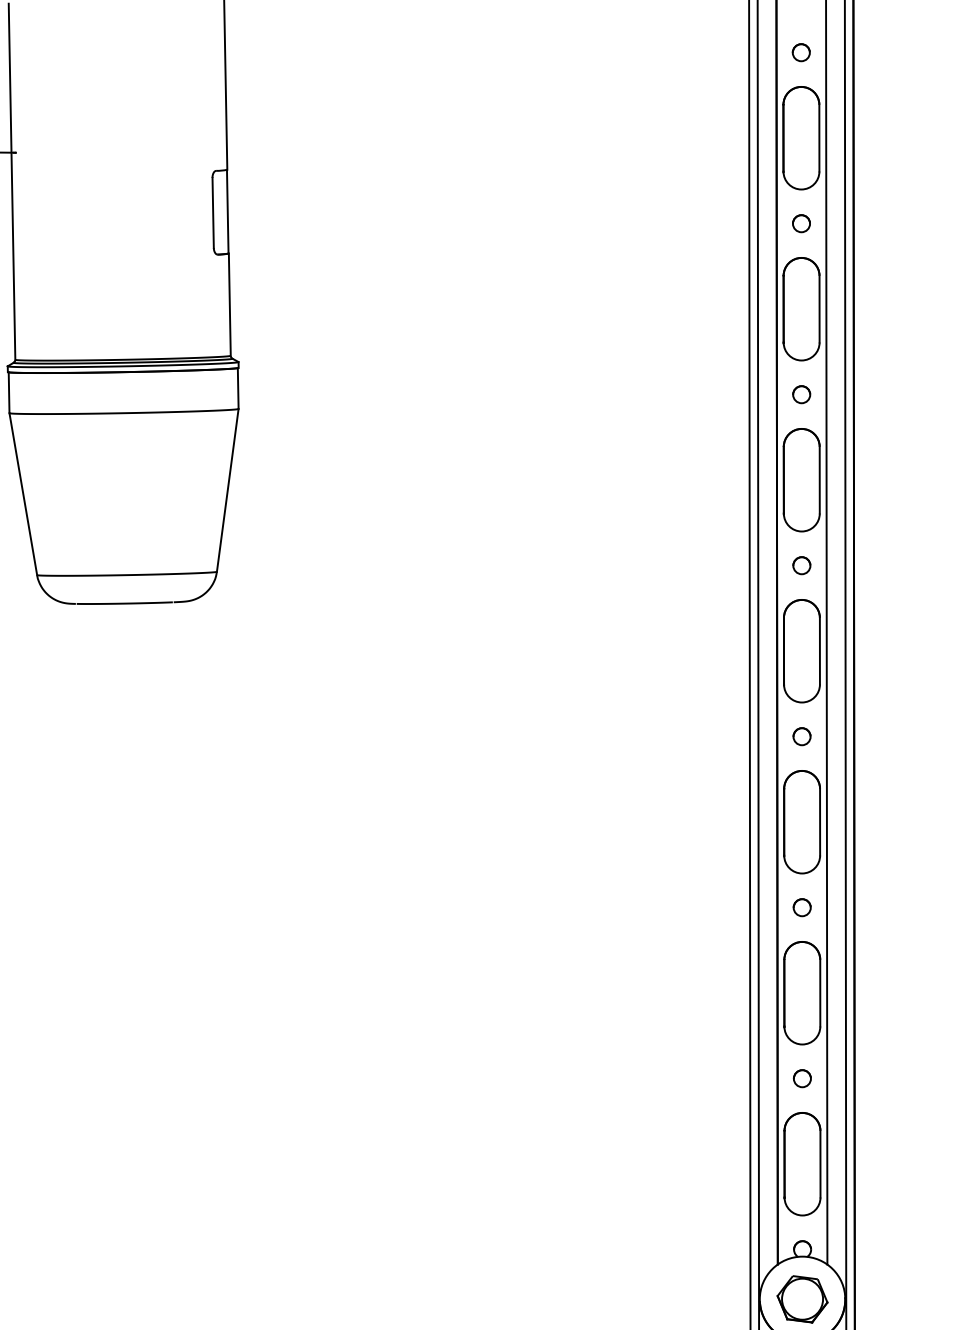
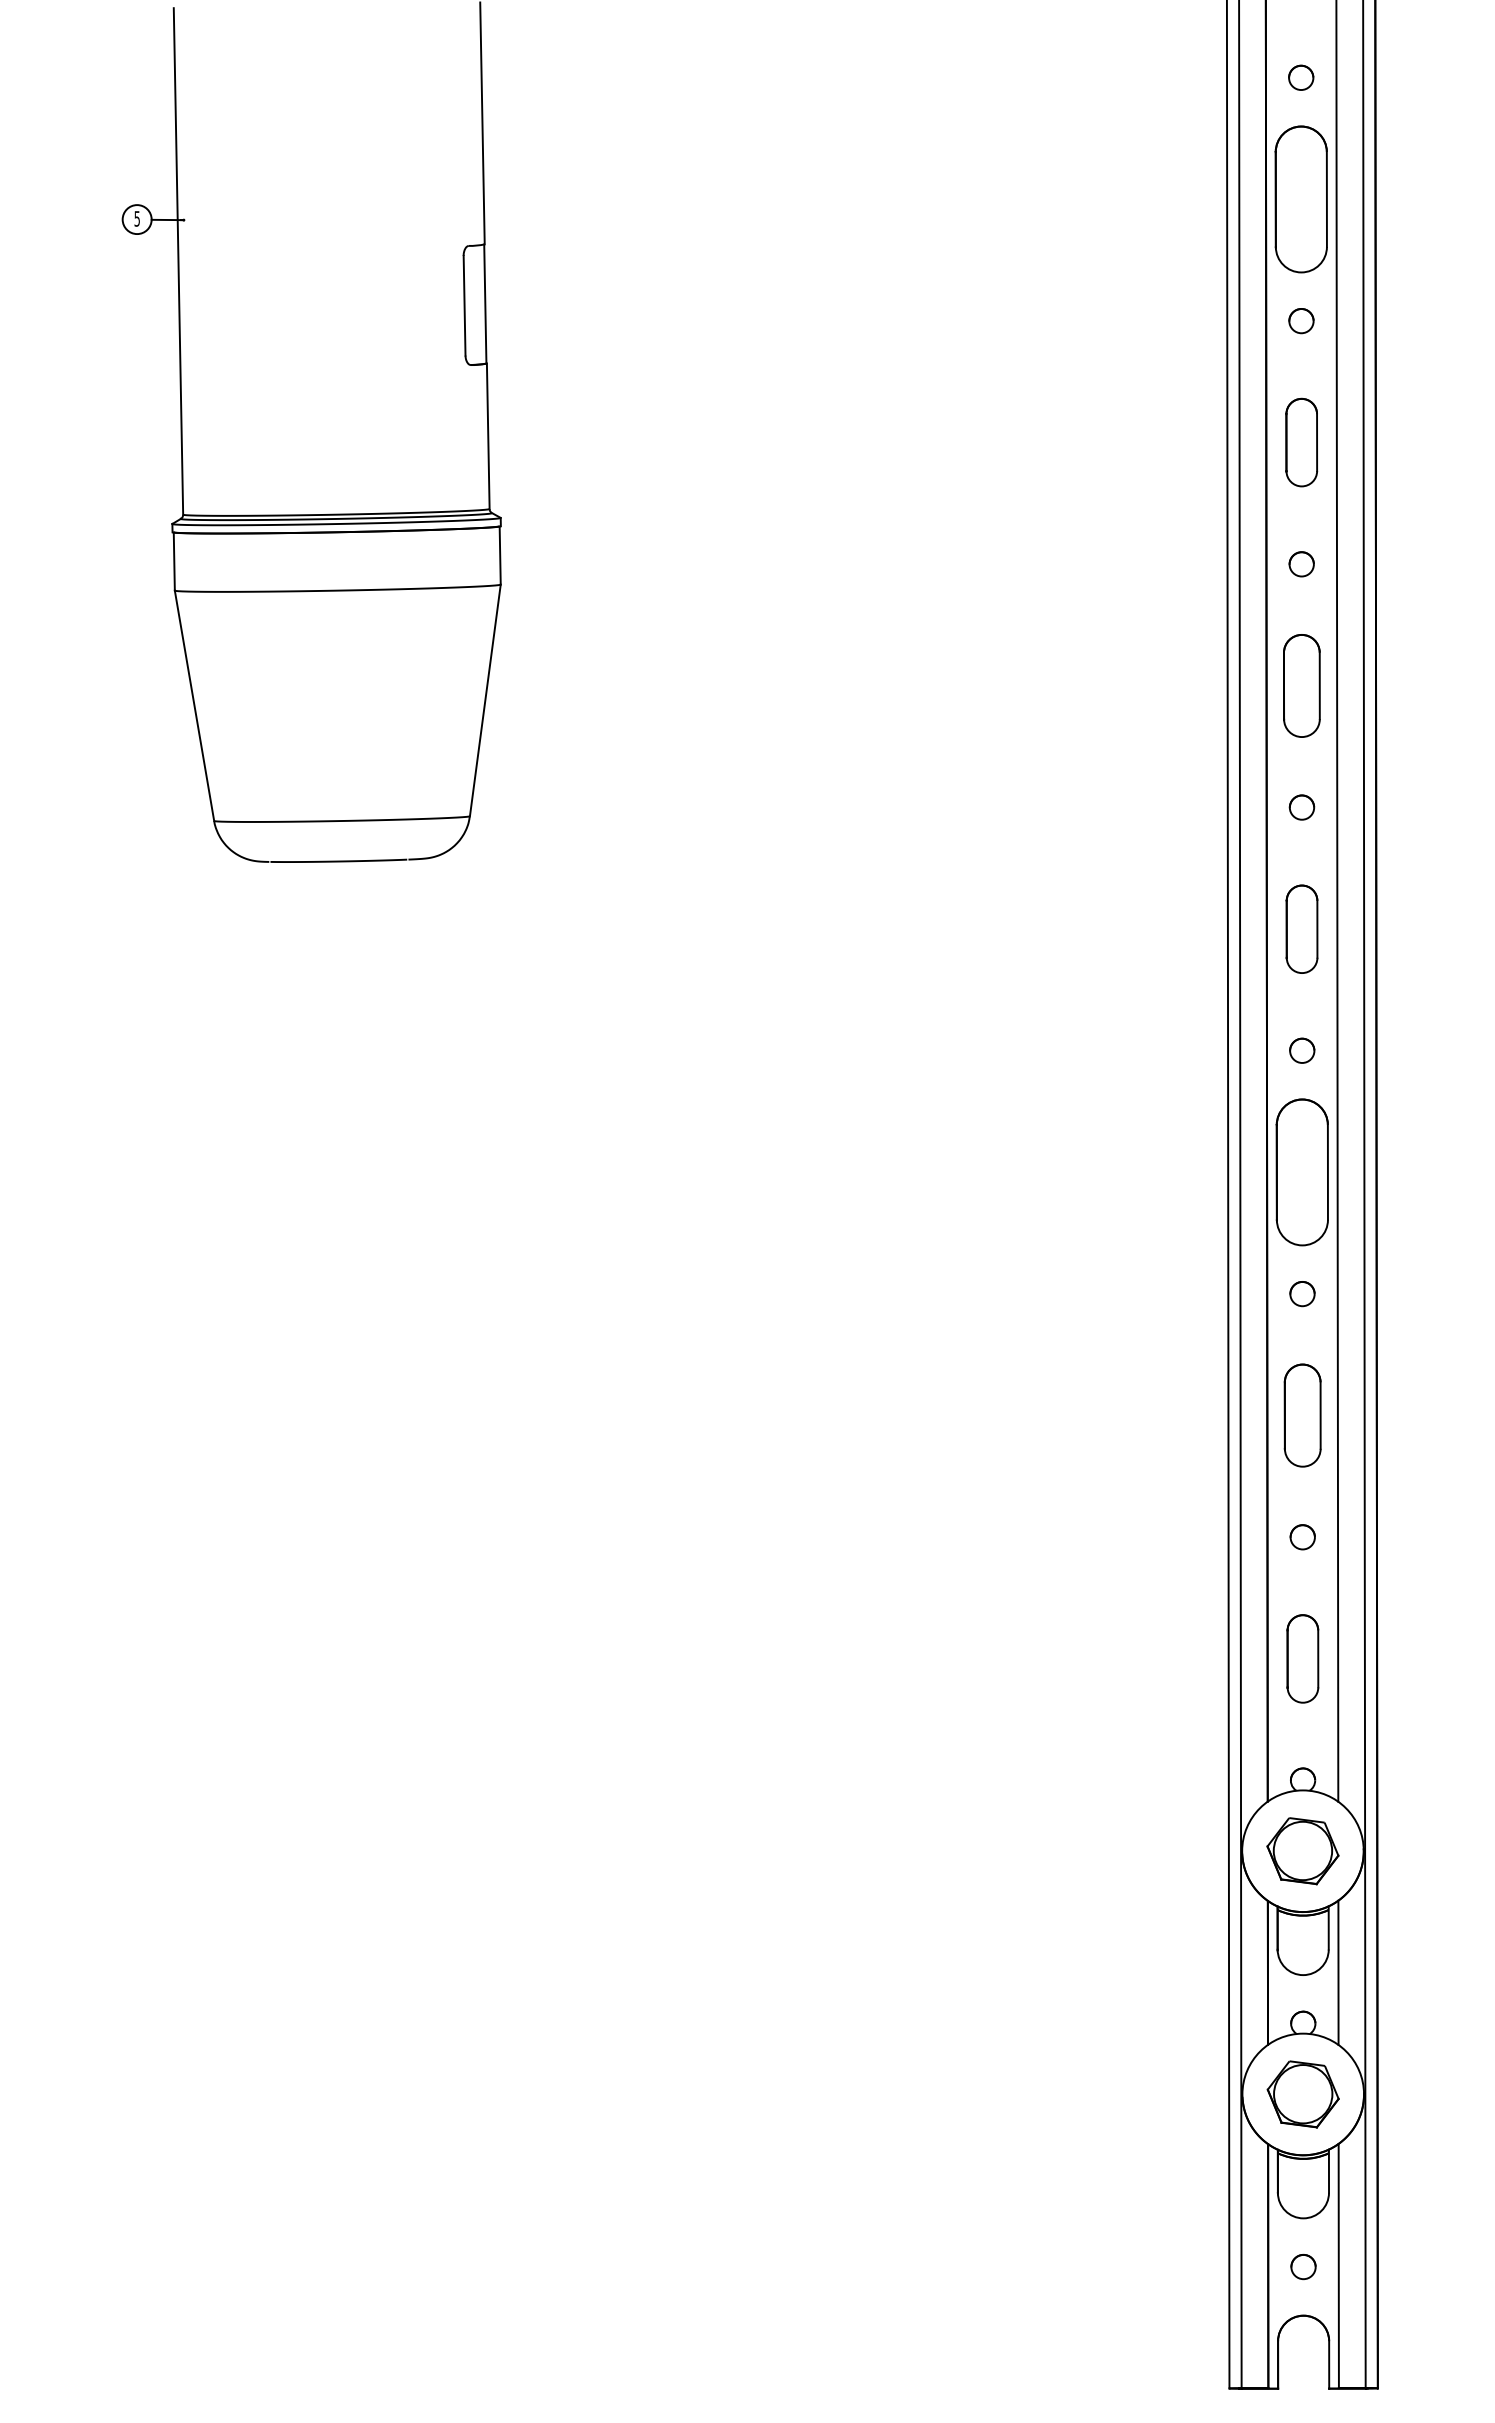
part: (801, 309) -> (1301, 442), size x0.6
part: (801, 479) -> (1301, 685), size x0.7
part: (801, 651) -> (1301, 929), size x0.6
part: (802, 993) -> (1302, 1415), size x0.7
part: (802, 1163) -> (1302, 1658), size x0.6

